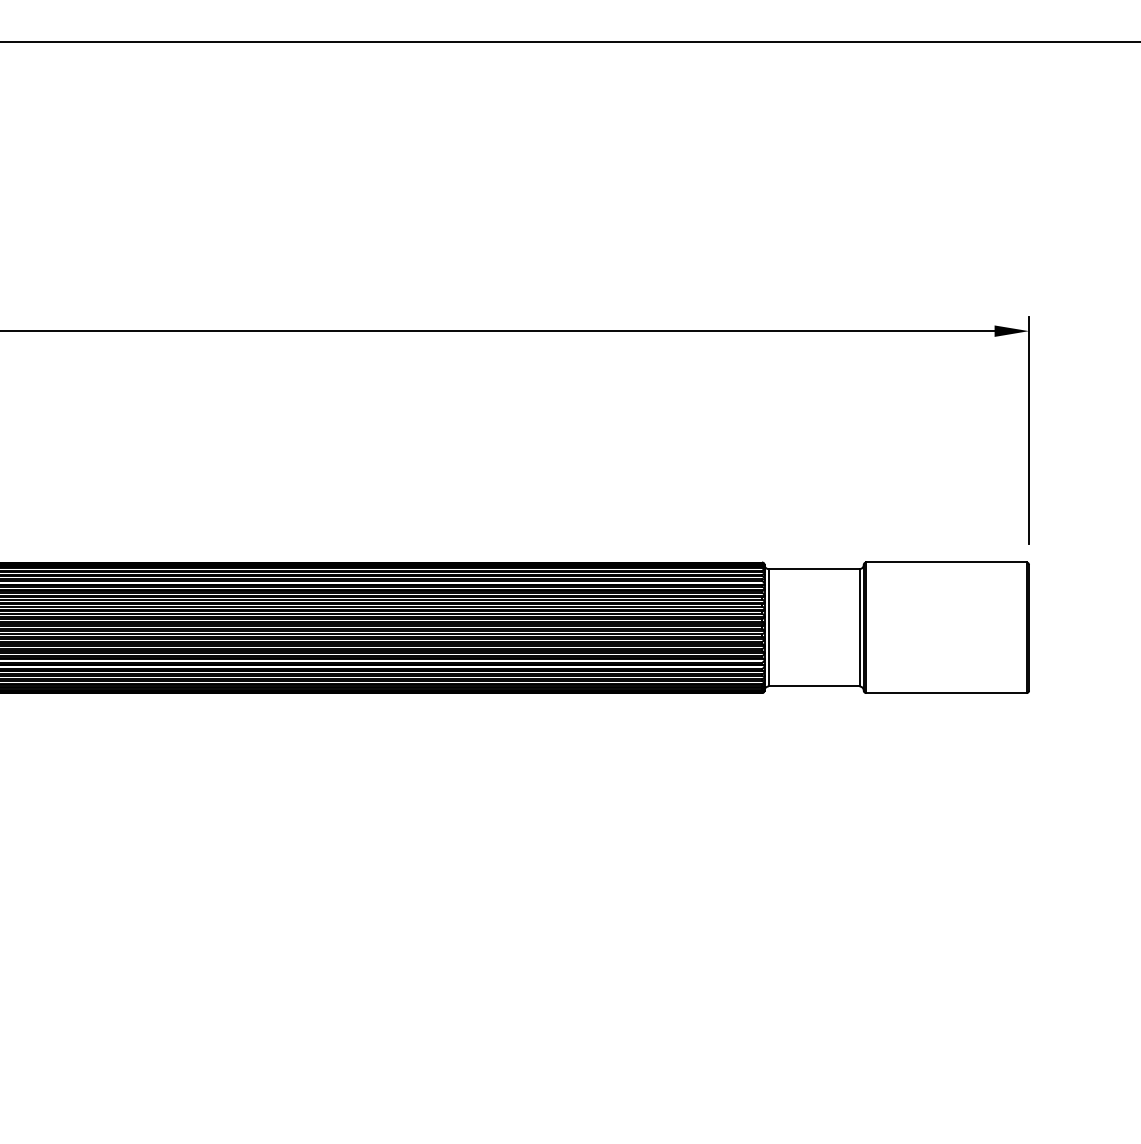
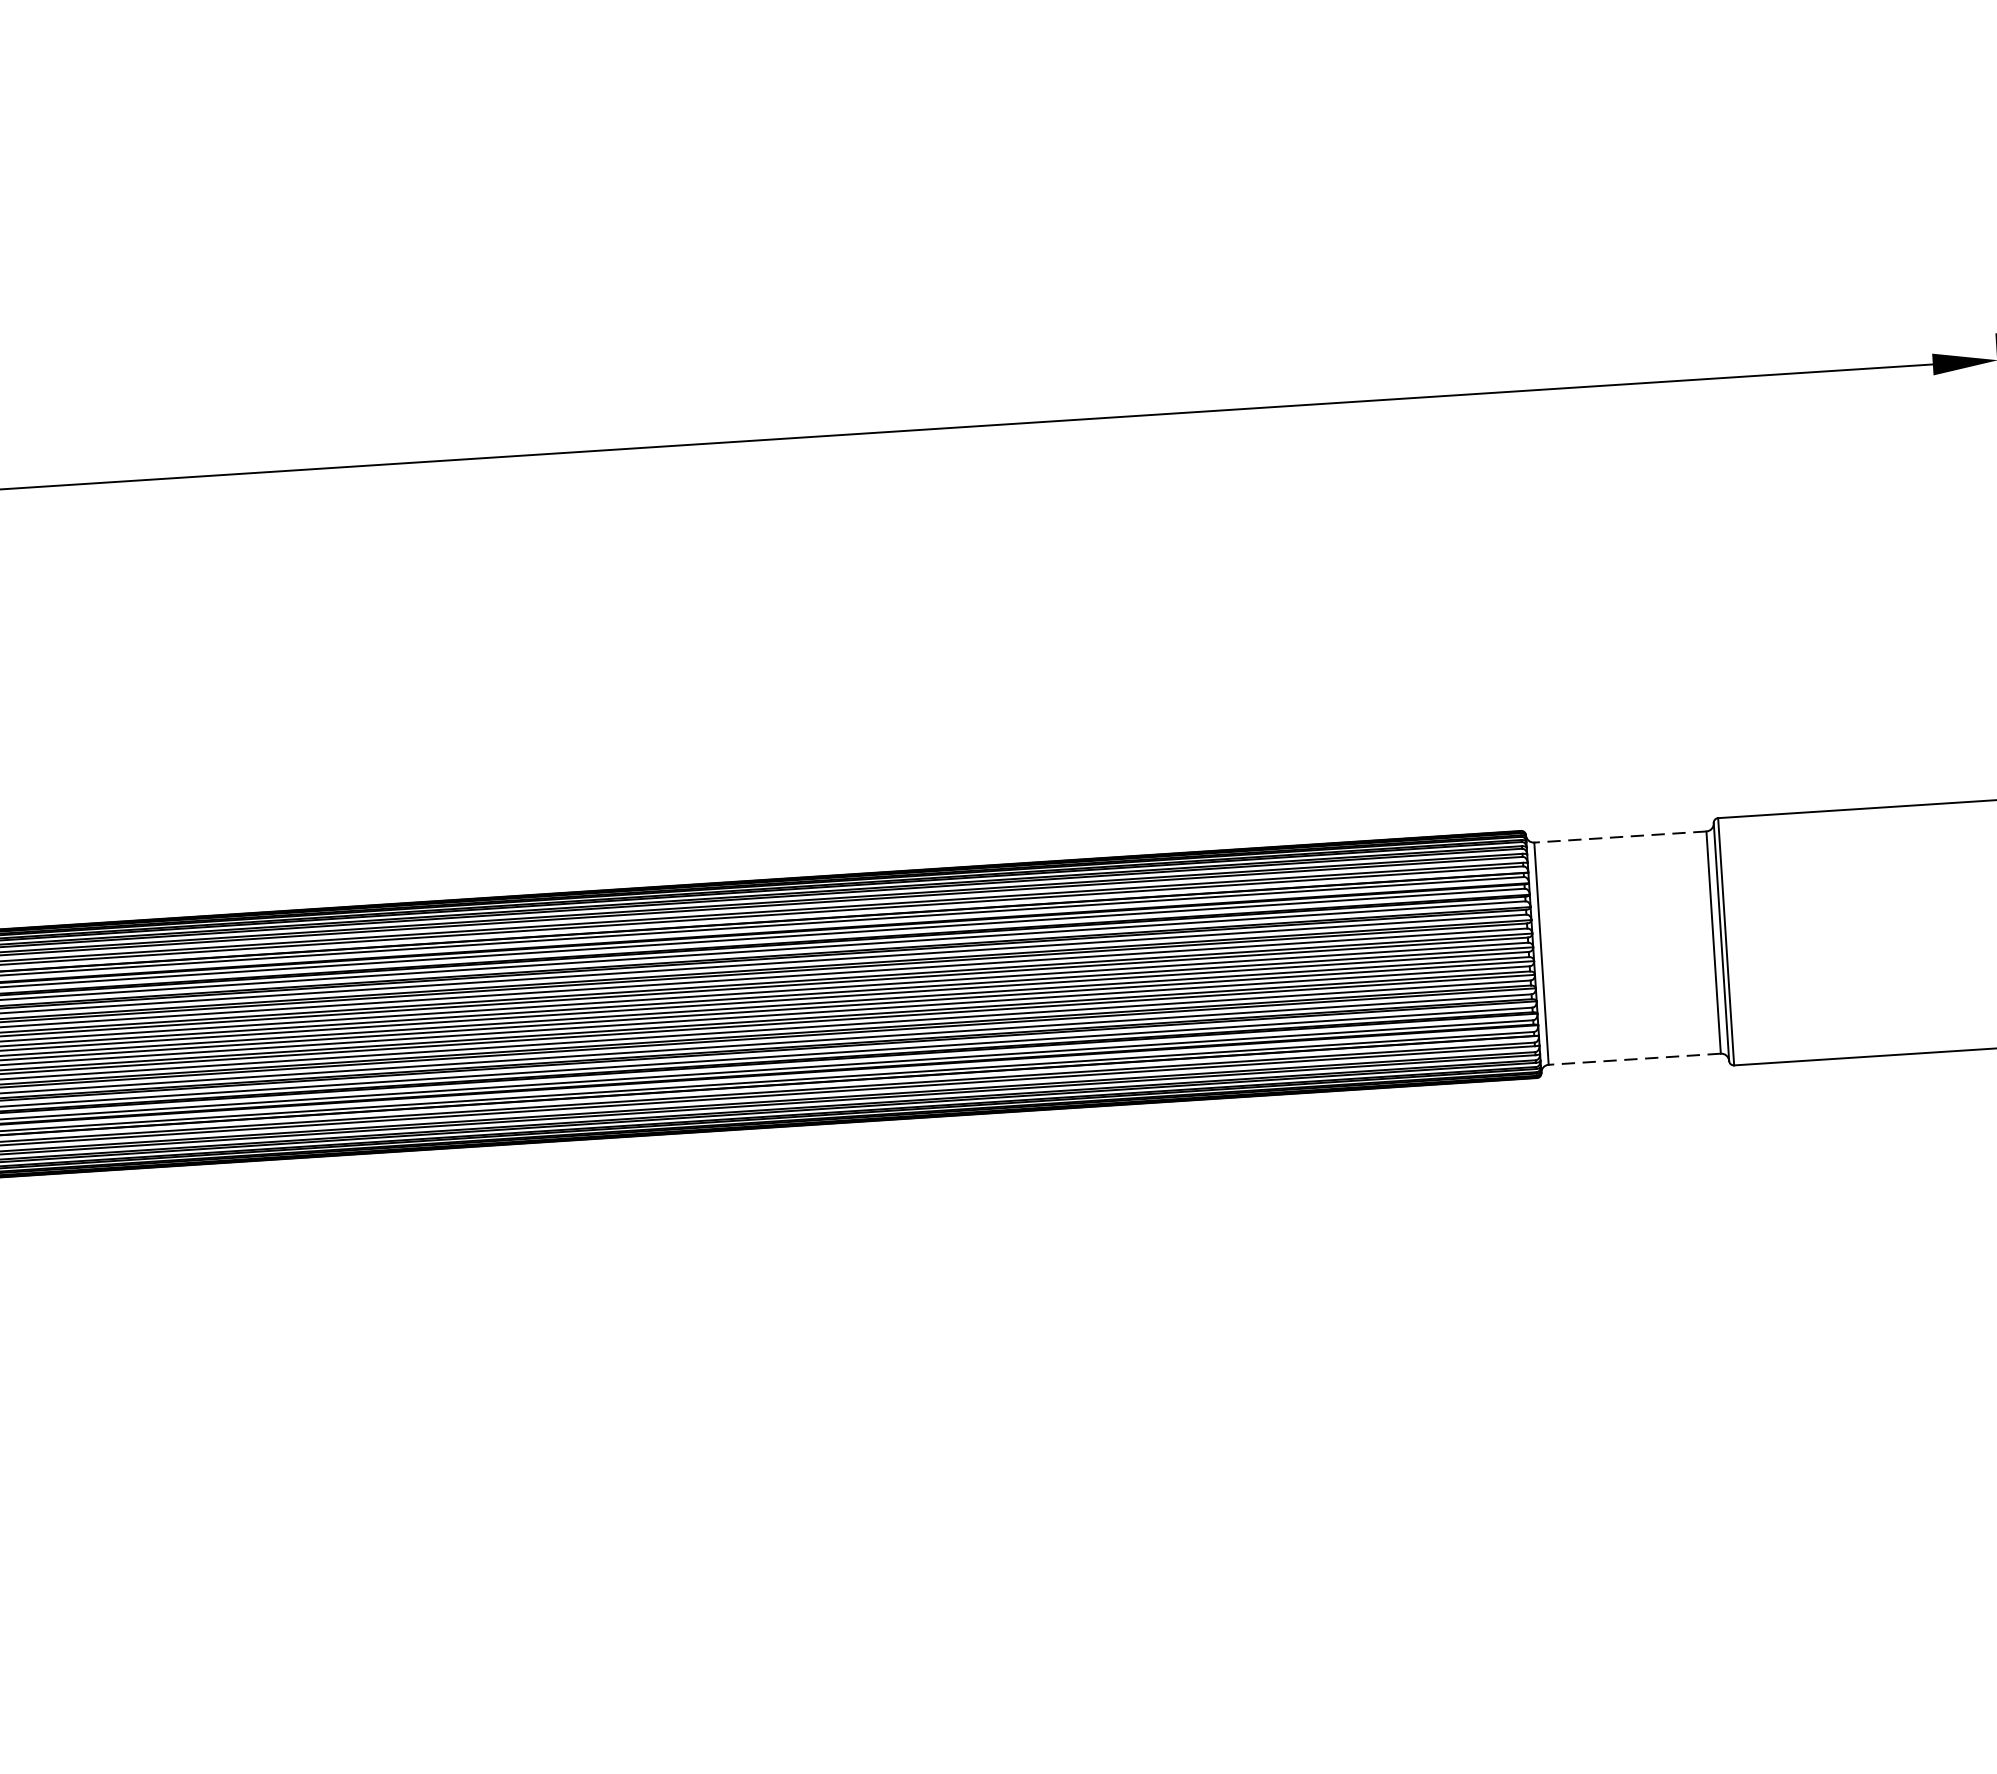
line: (813, 569) -> (1619, 837), solid -> dashed
line: (813, 686) -> (1633, 1059), solid -> dashed

